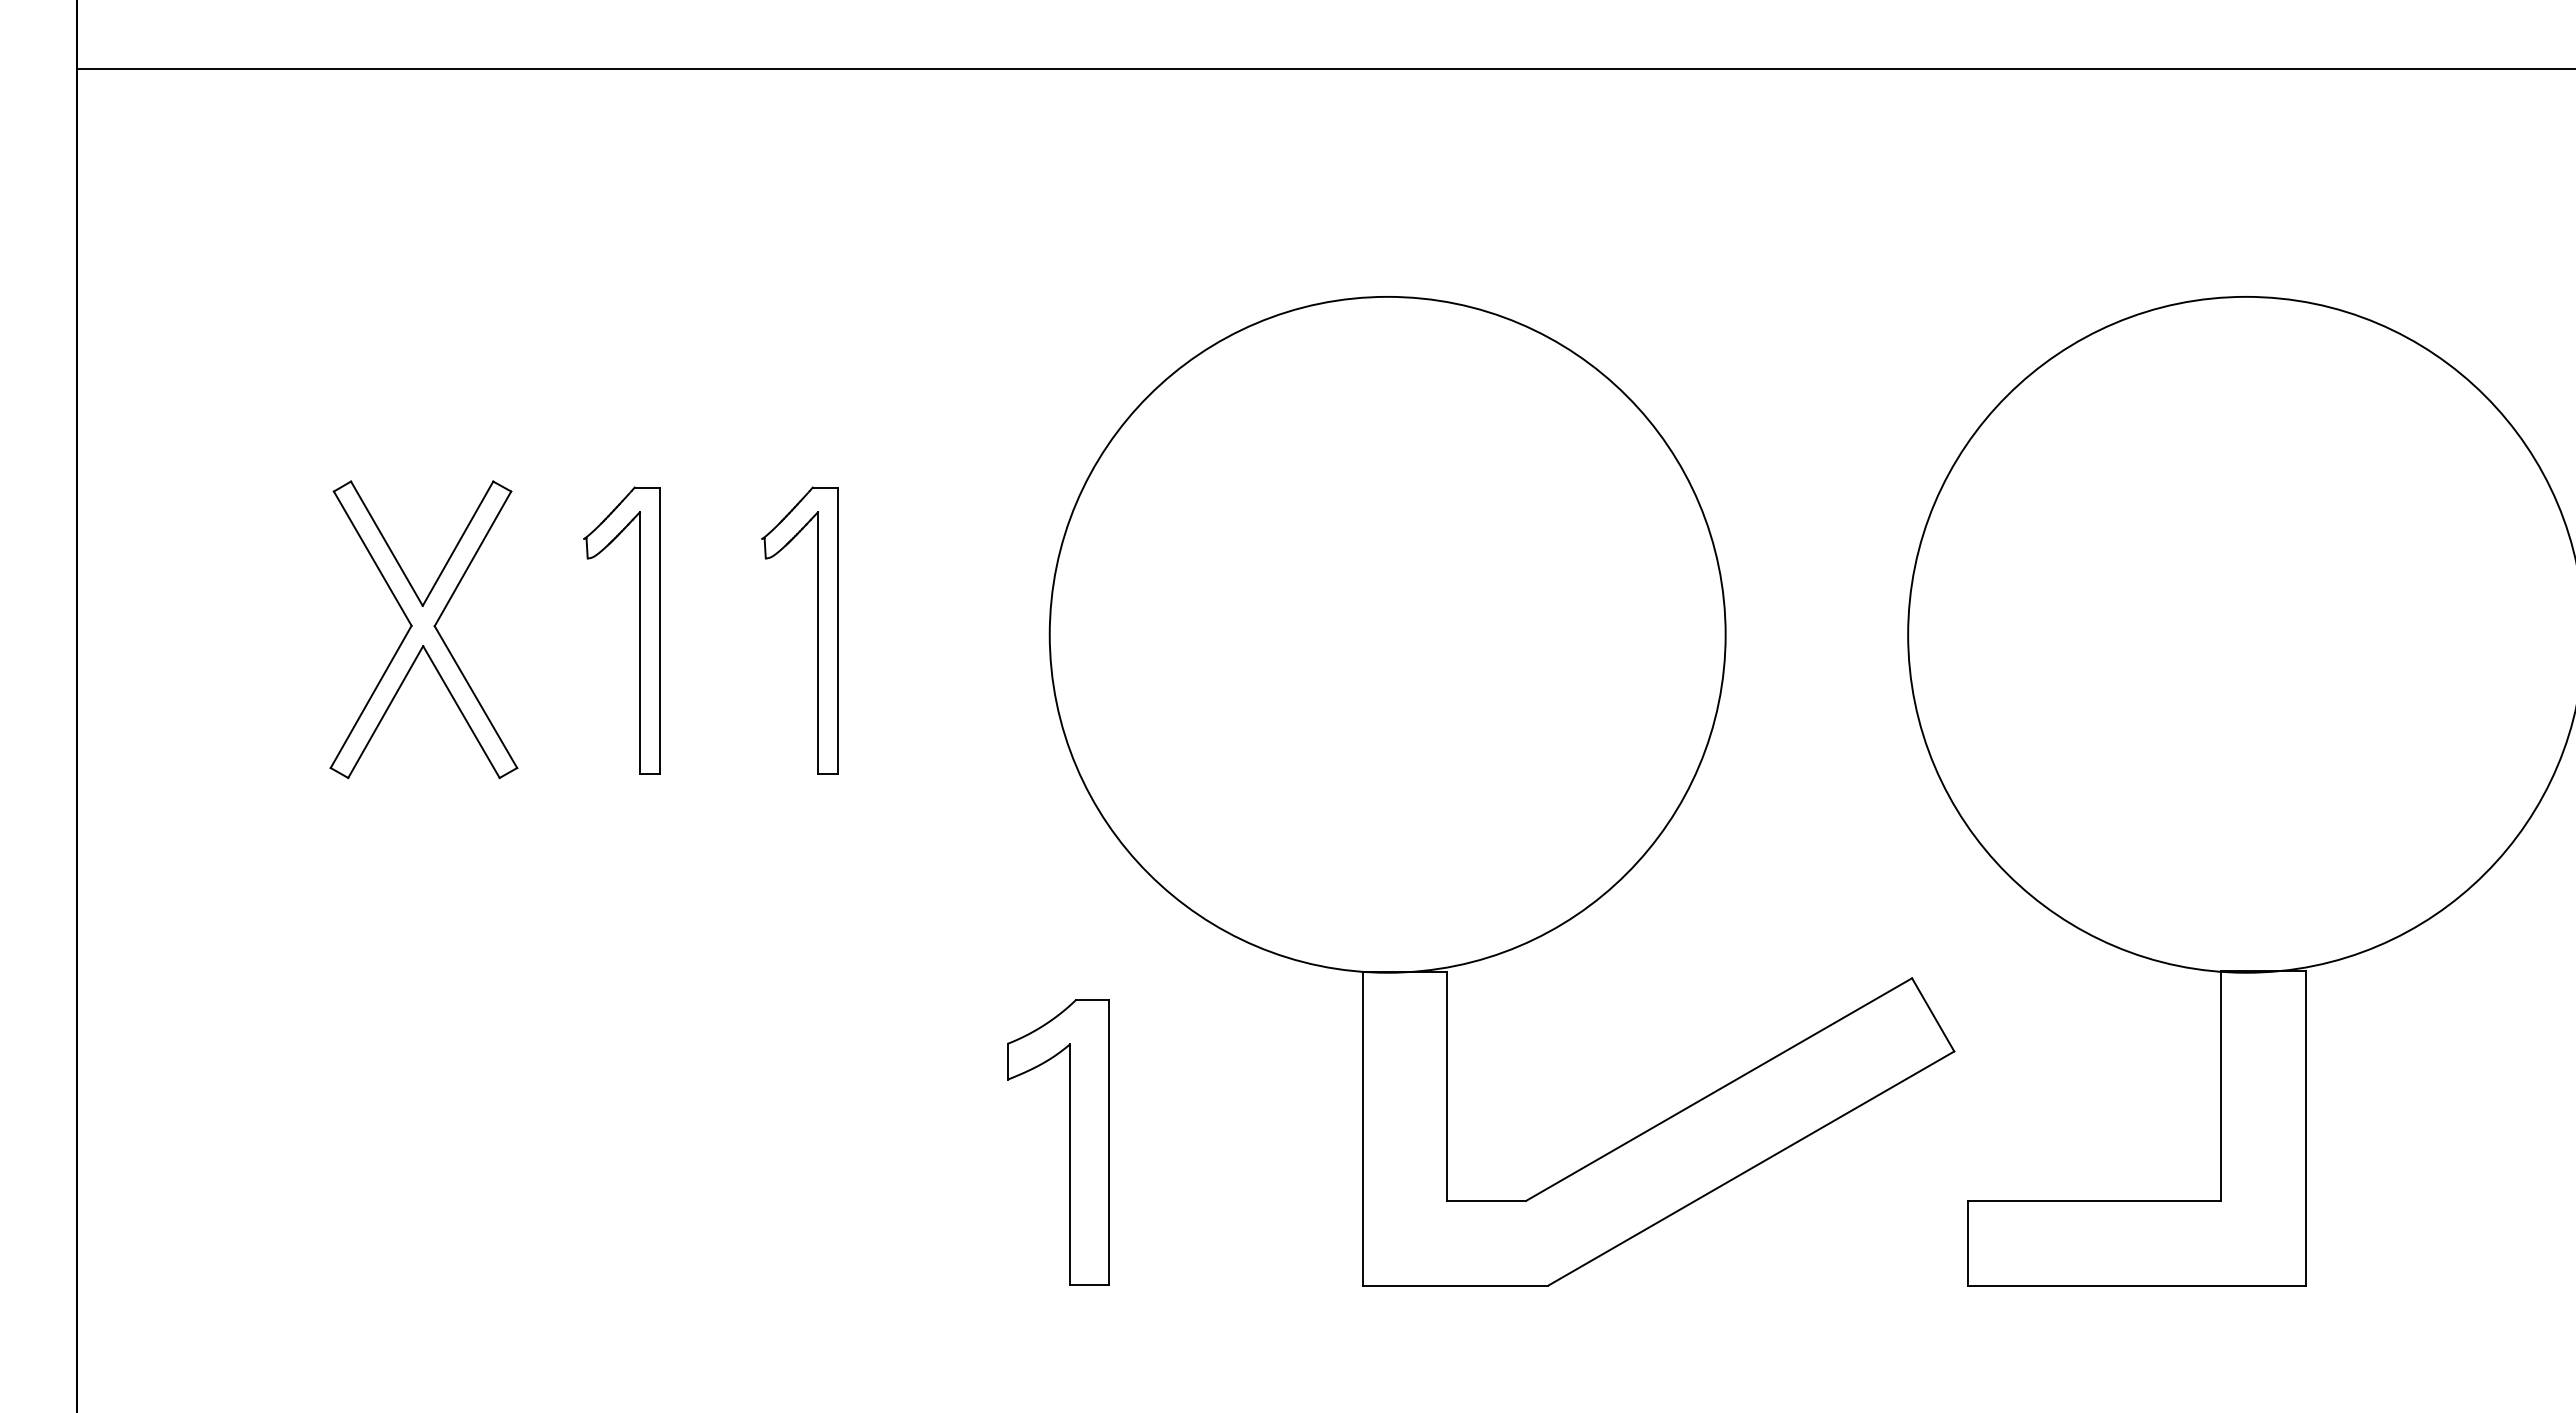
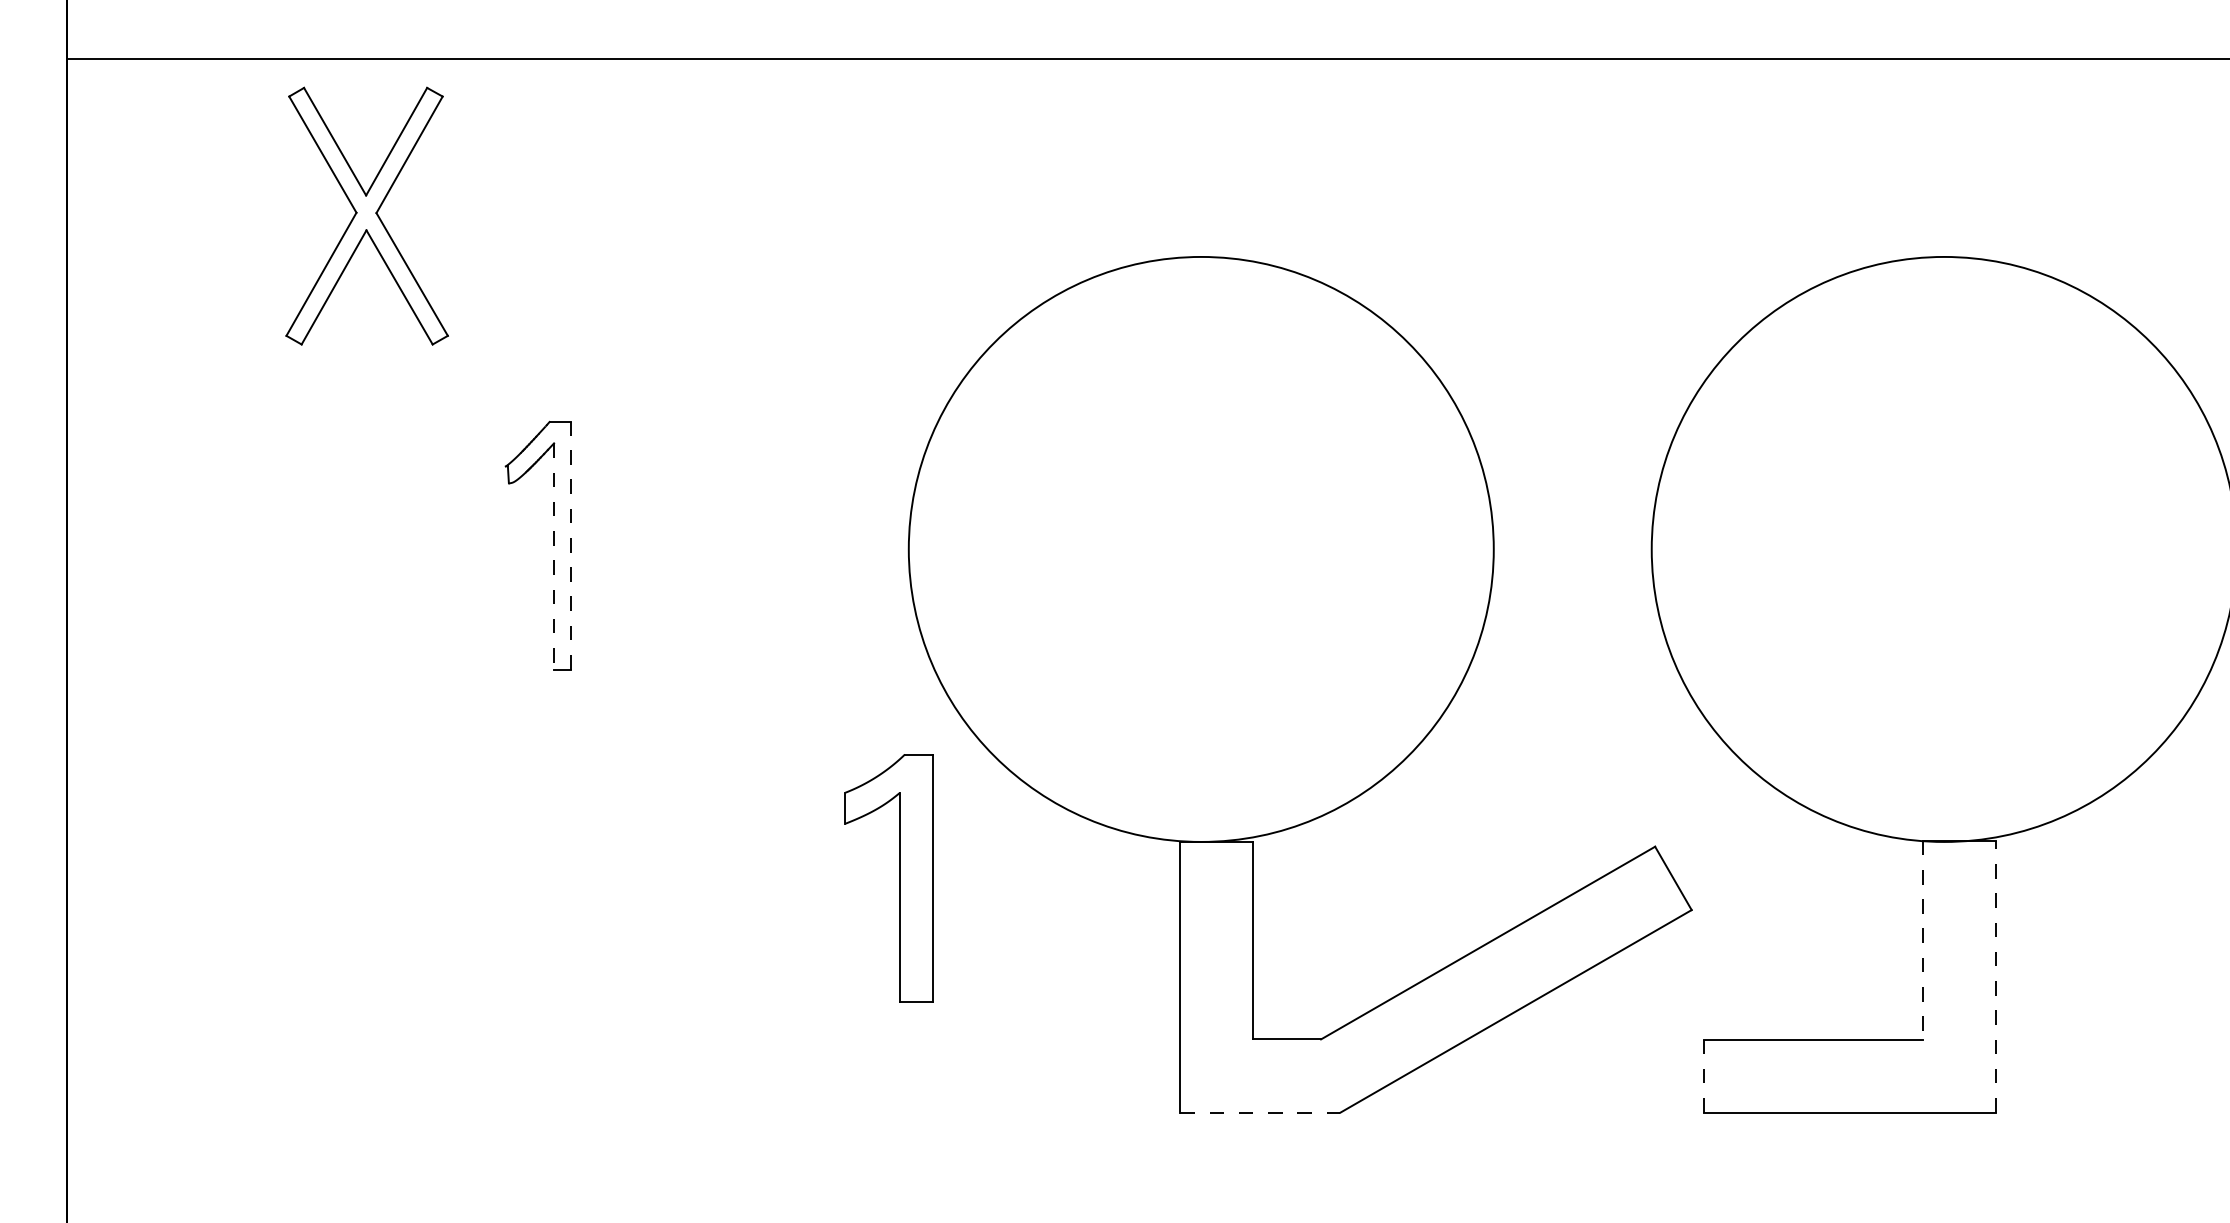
part: (423, 629) -> (366, 215), moved
line: (659, 630) -> (571, 545), solid -> dashed
part: (817, 630) -> (707, 545), removed
line: (639, 642) -> (553, 556), solid -> dashed
line: (2221, 1086) -> (1922, 940), solid -> dashed
line: (2305, 1127) -> (1995, 975), solid -> dashed
part: (1069, 1142) -> (899, 878), moved
line: (1967, 1243) -> (1703, 1076), solid -> dashed
line: (1455, 1285) -> (1259, 1112), solid -> dashed

